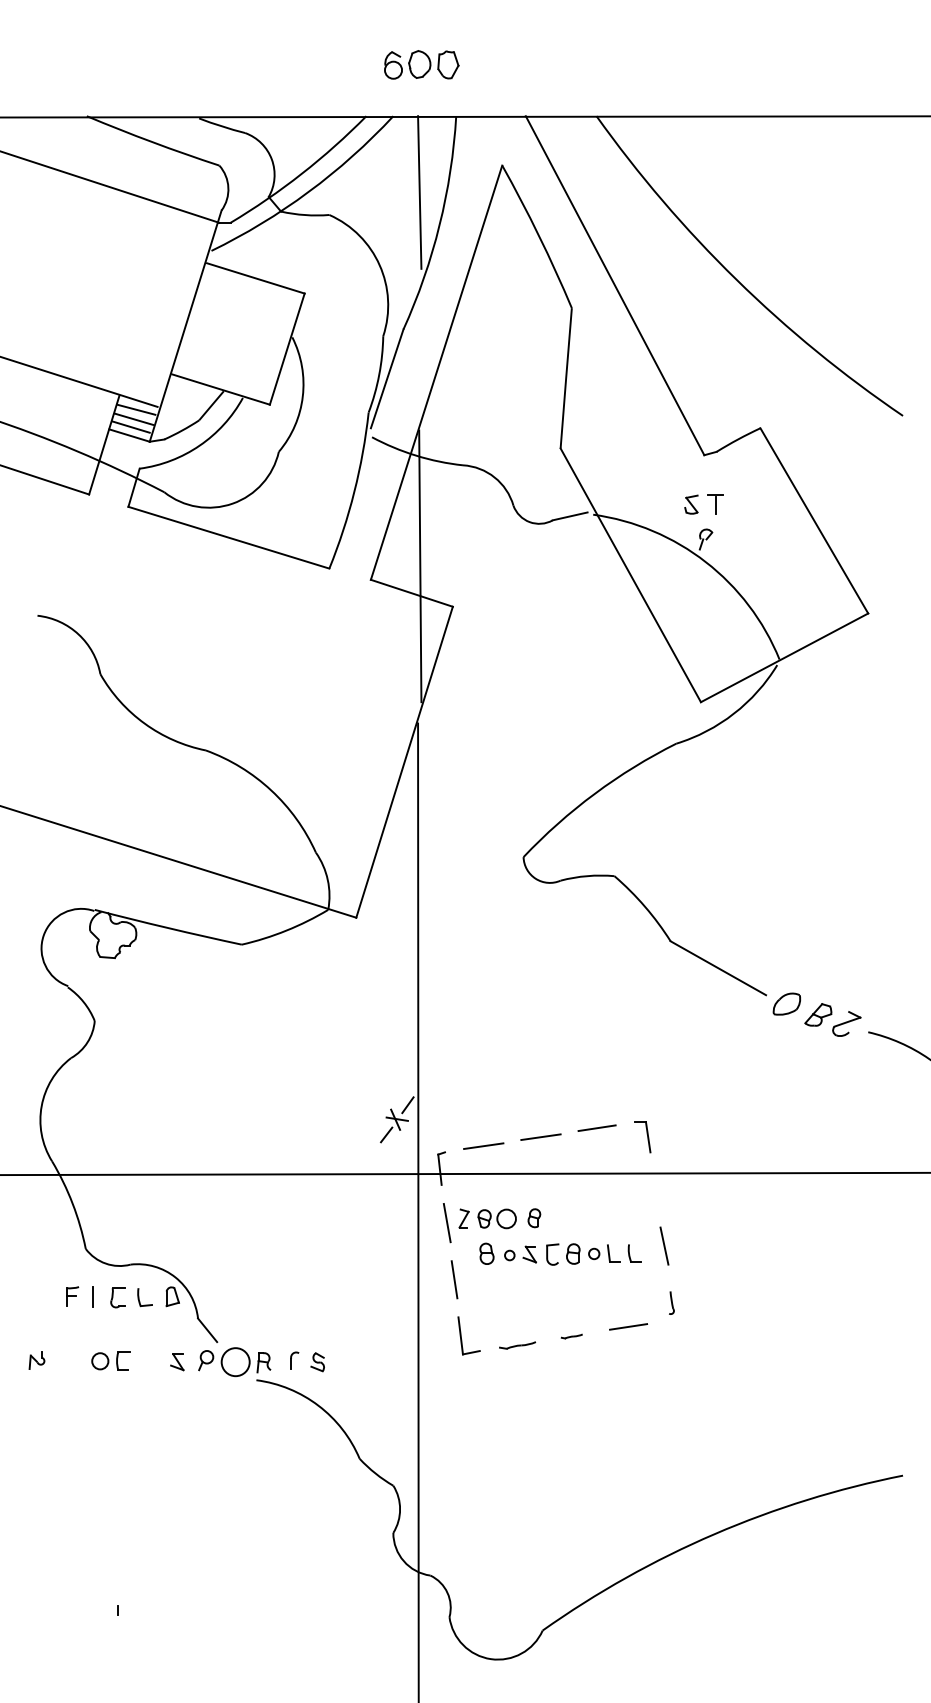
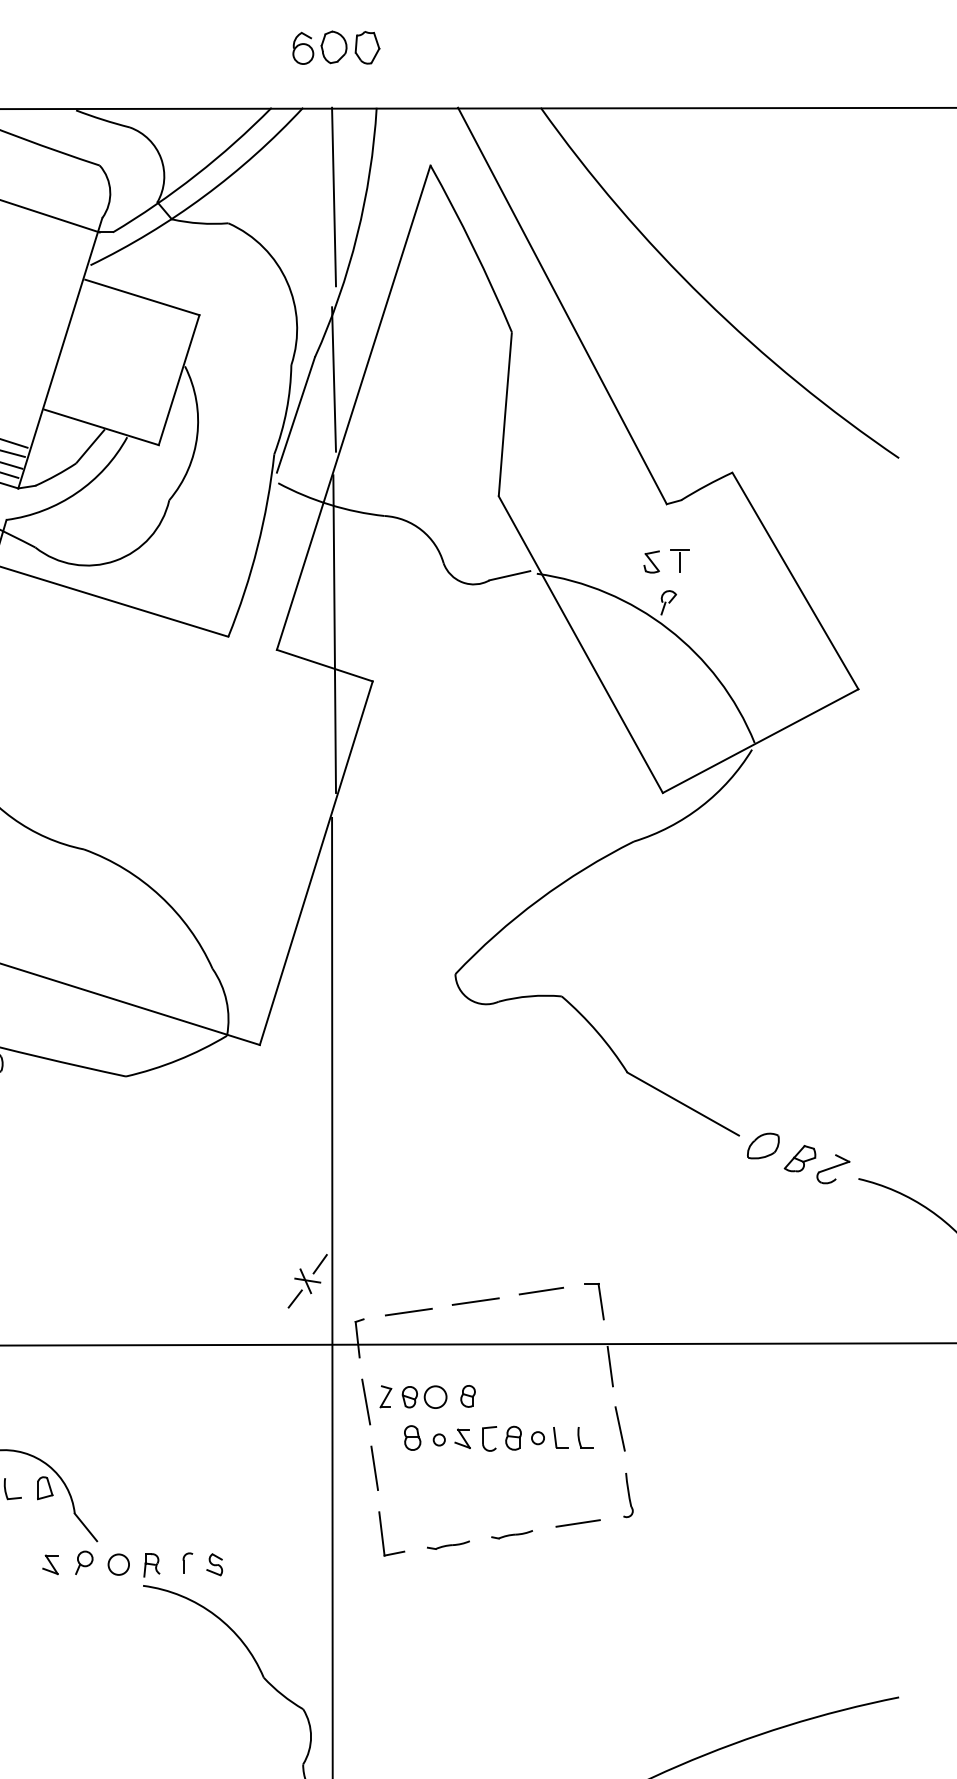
line: (419, 348) -> (333, 379), added
line: (655, 1192) -> (609, 1366), added
part: (671, 1302) -> (628, 1494), size x1.67
part: (571, 1336) -> (511, 1534), size x1.67
circle: (235, 1361) -> (118, 1563), size x0.62

